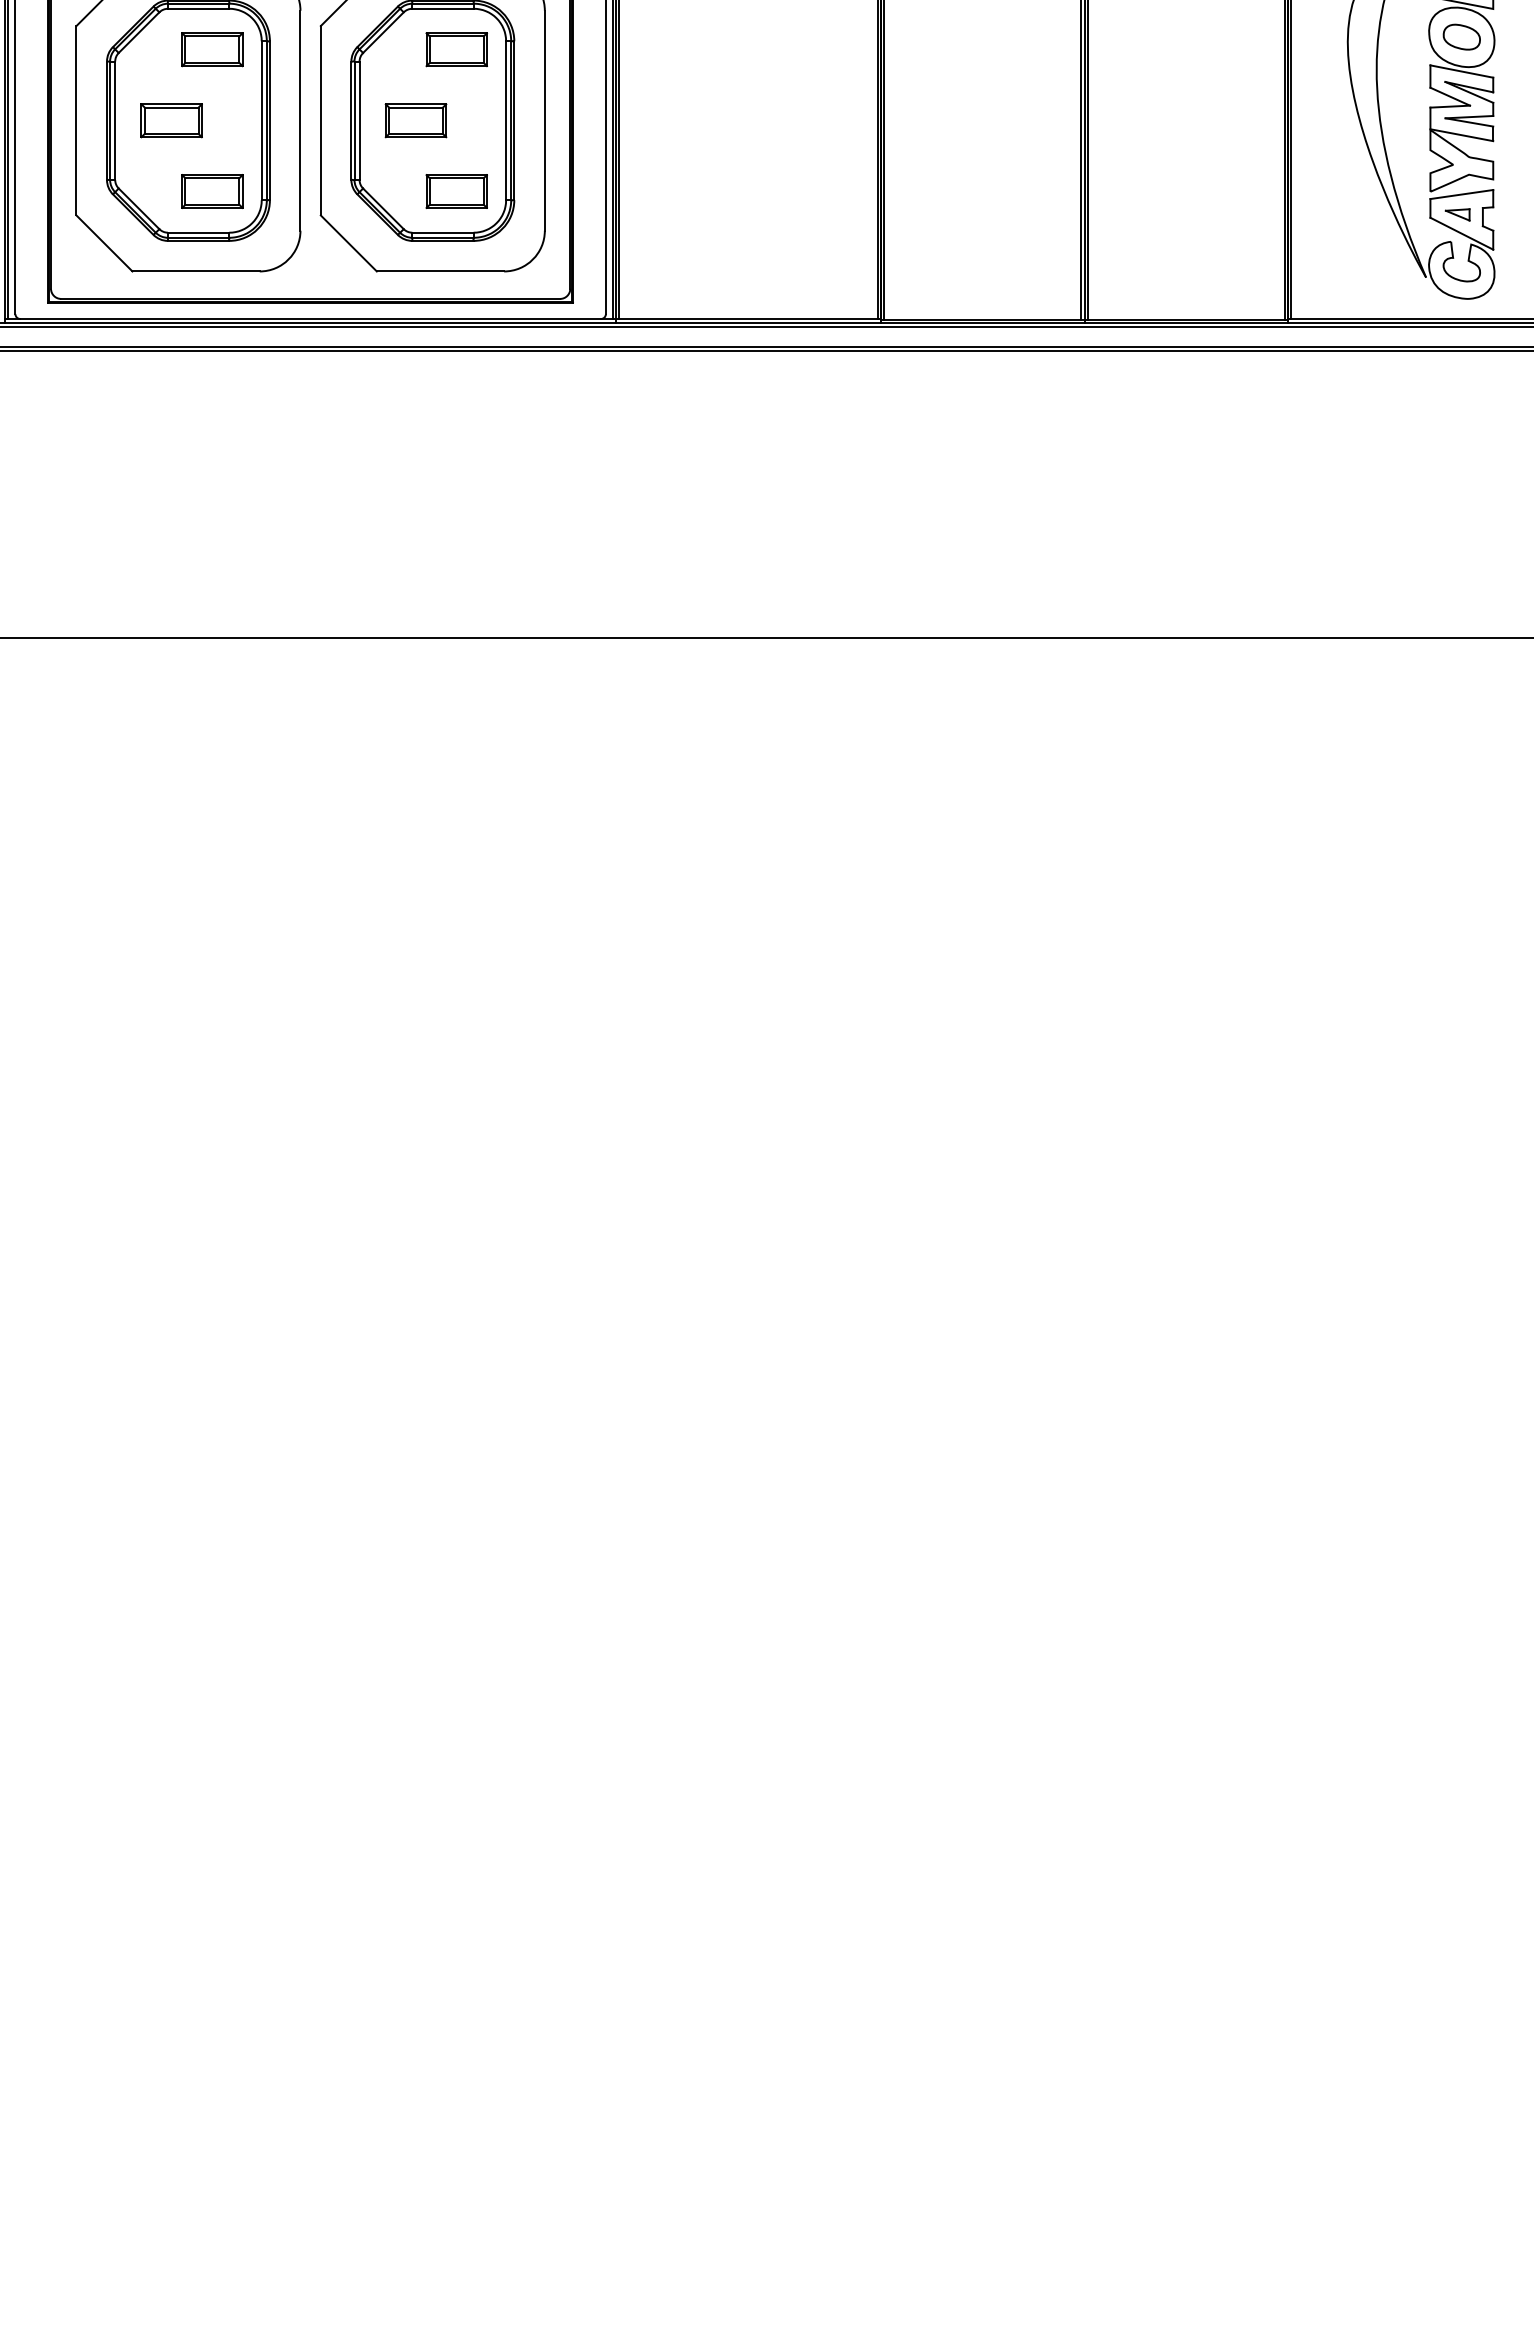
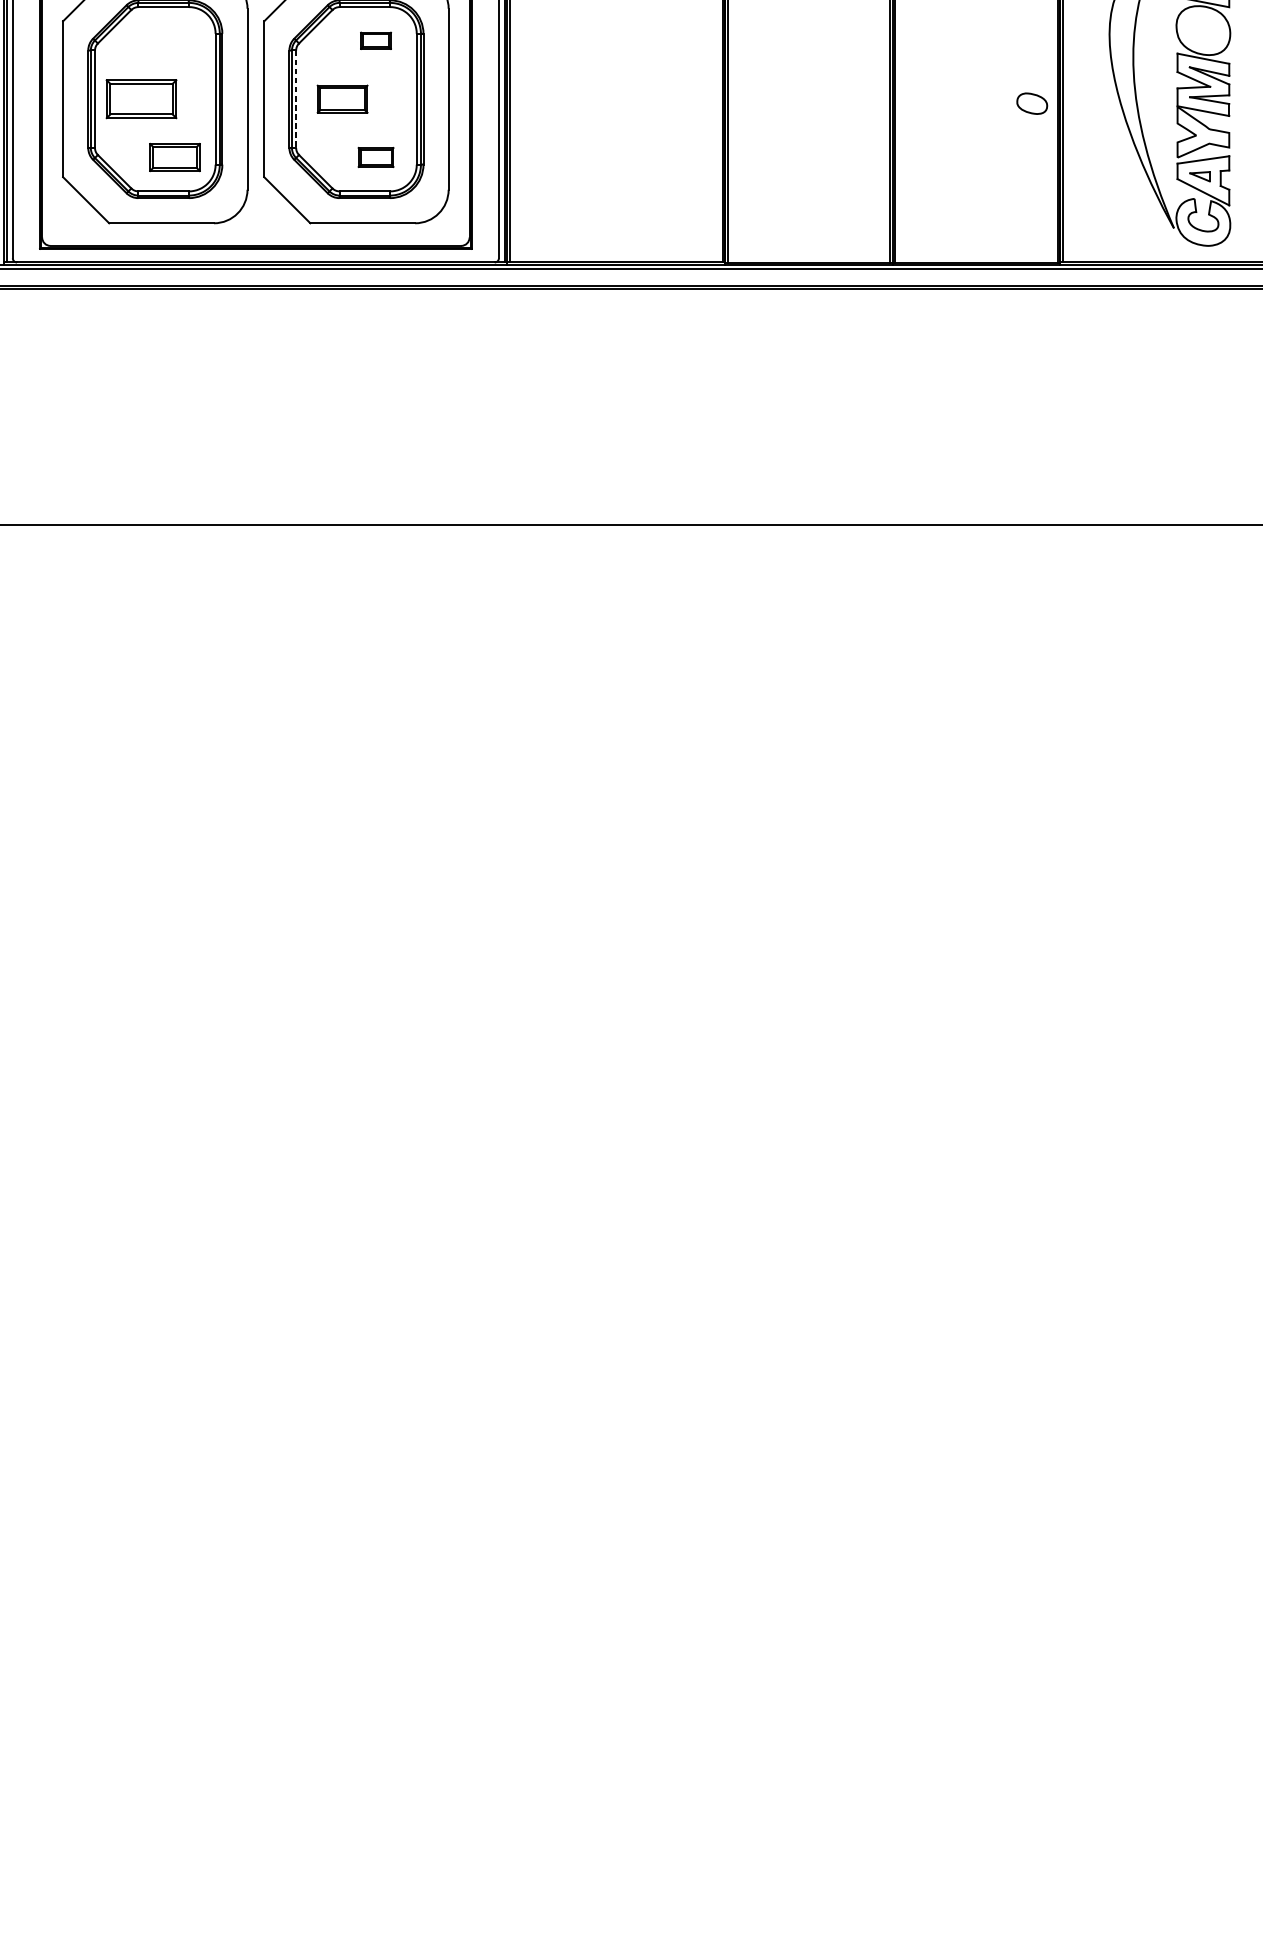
part: (1461, 36) -> (1031, 103), moved
part: (212, 49) -> (175, 40), removed
part: (456, 49) -> (375, 40), size x0.6
part: (171, 120) -> (141, 99), size x1.4
line: (359, 121) -> (296, 99), solid -> dashed
part: (456, 191) -> (375, 157), size x0.7

